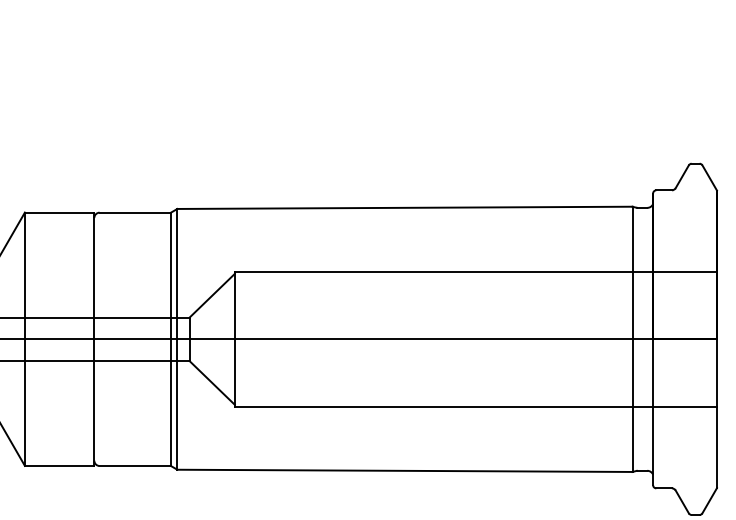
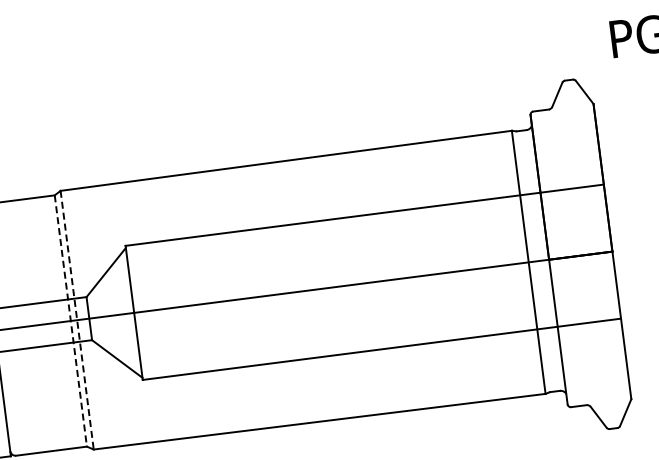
line: (170, 339) -> (70, 321), solid -> dashed
line: (177, 339) -> (77, 320), solid -> dashed

